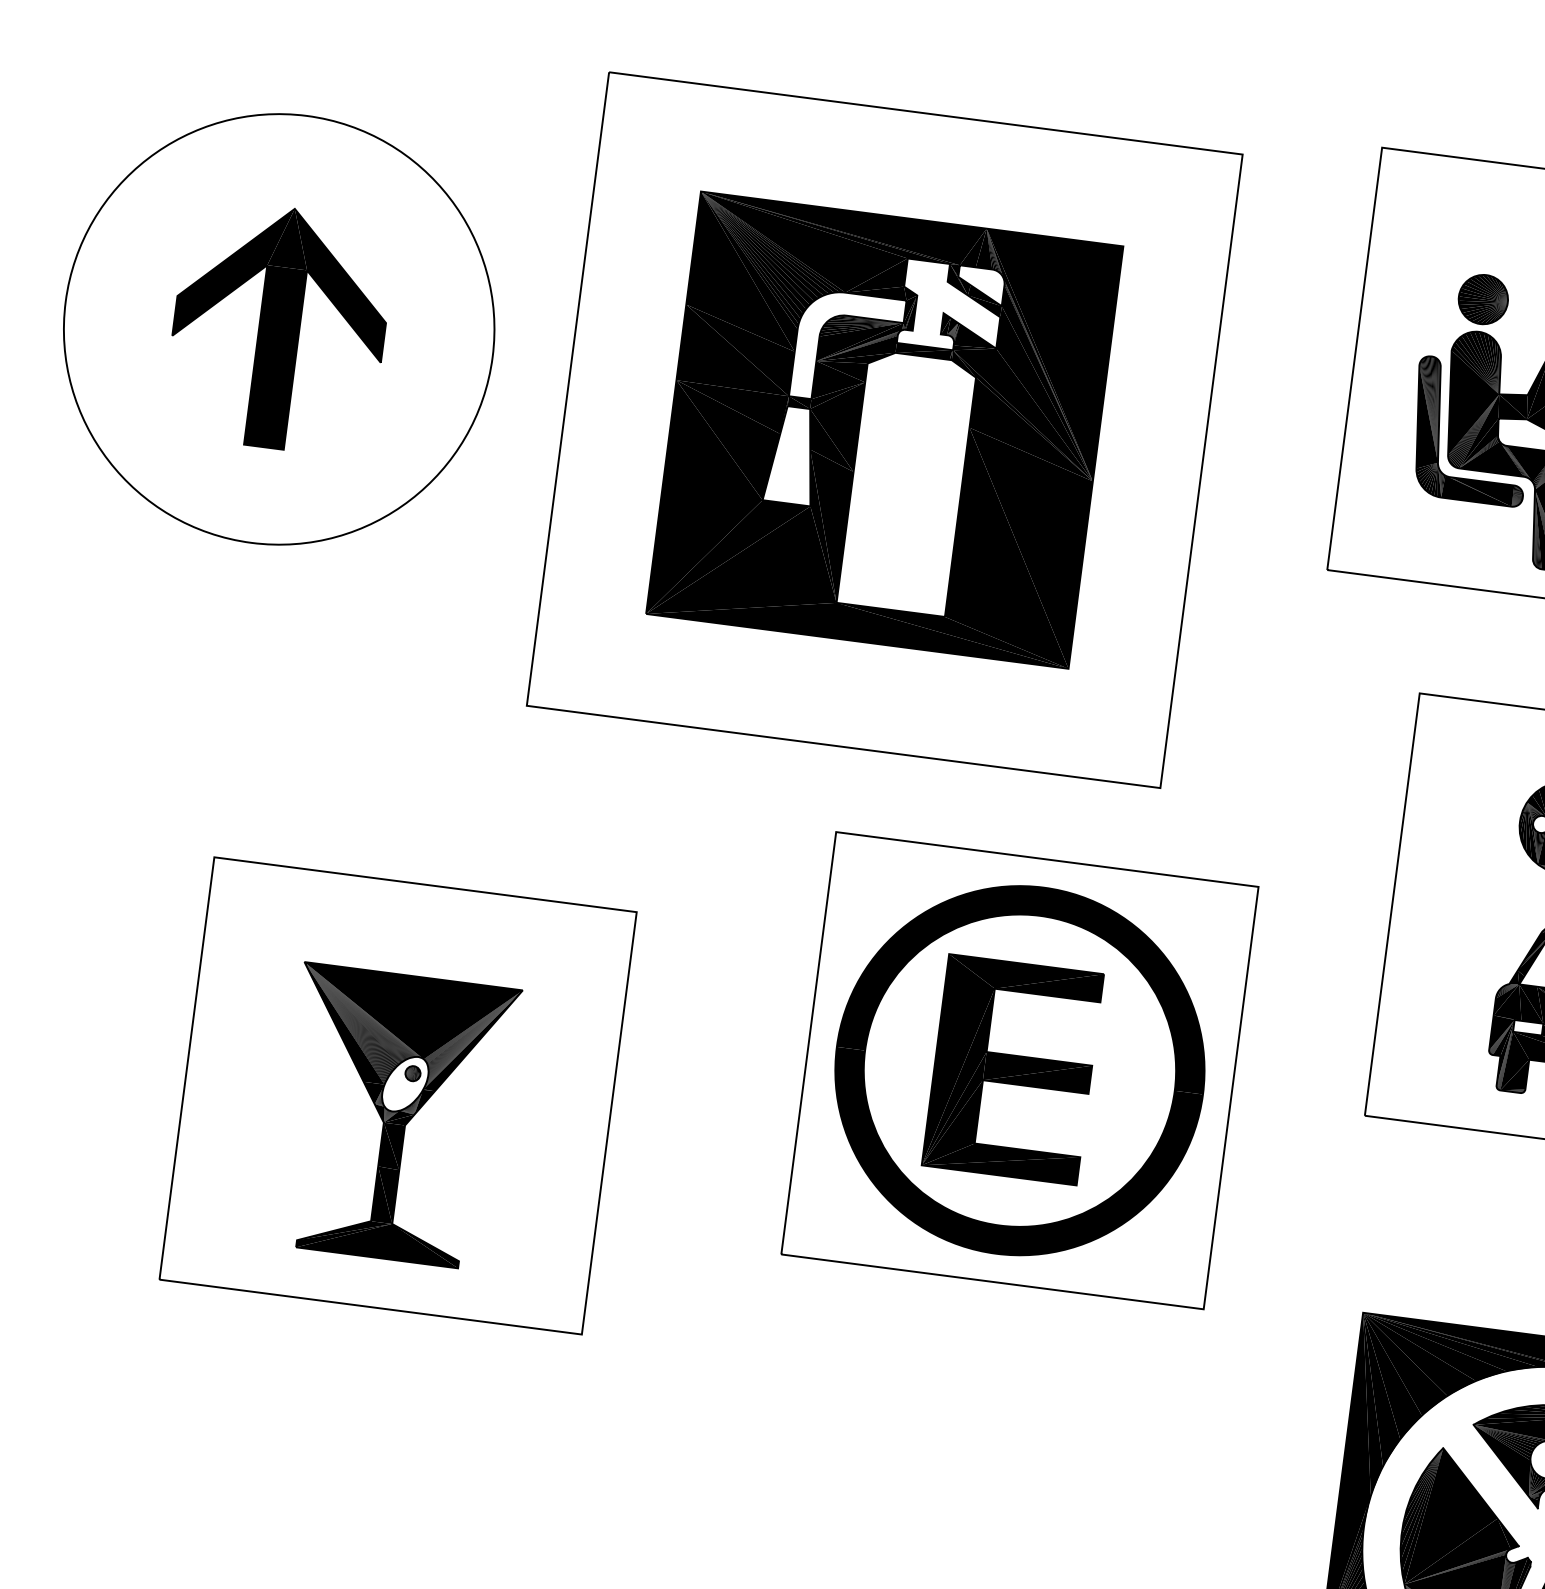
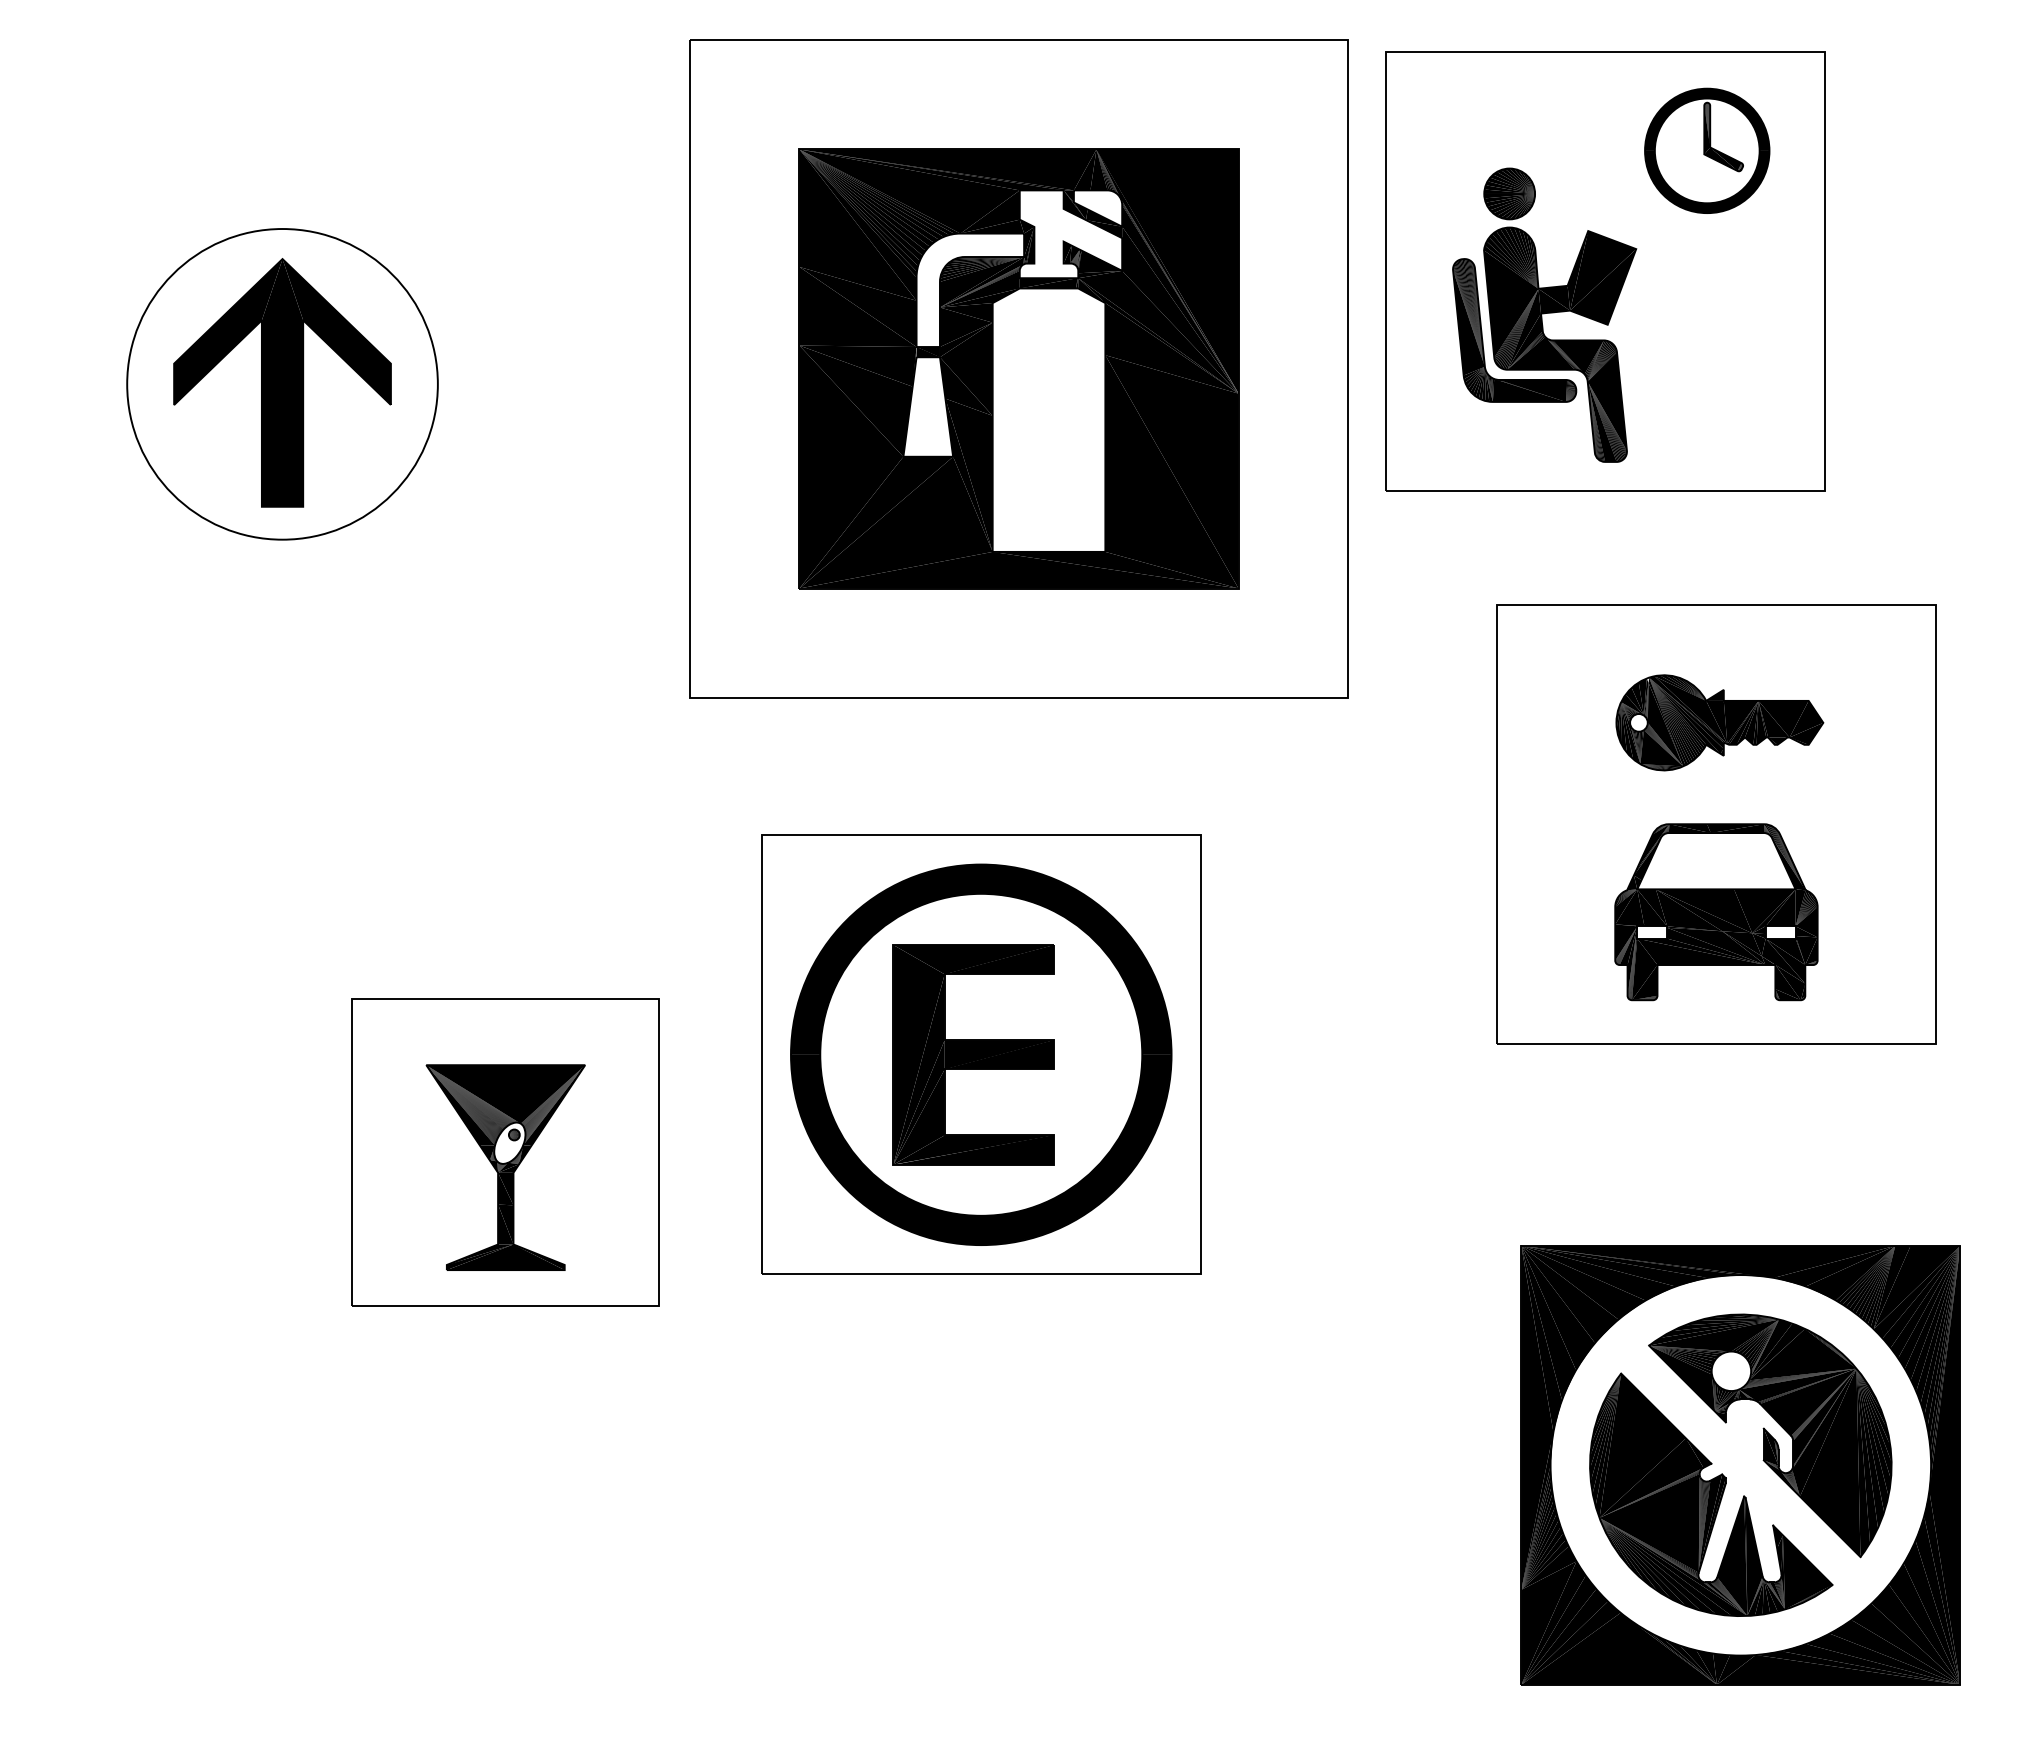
circle: (279, 329) -> (282, 384), size x0.7
part: (884, 429) -> (1018, 368), moved
part: (1020, 1070) -> (981, 1054), moved
part: (397, 1096) -> (505, 1152), size x0.7

